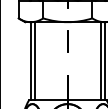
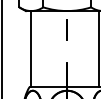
line: (34, 61) -> (34, 49), removed

